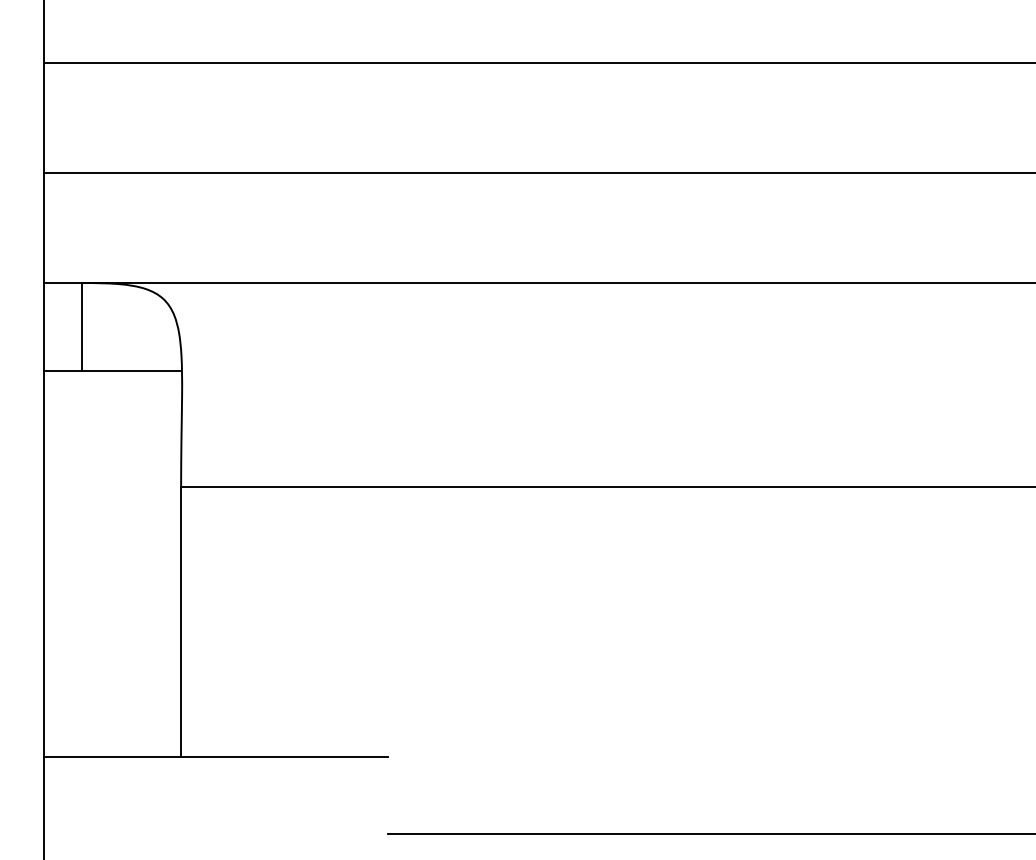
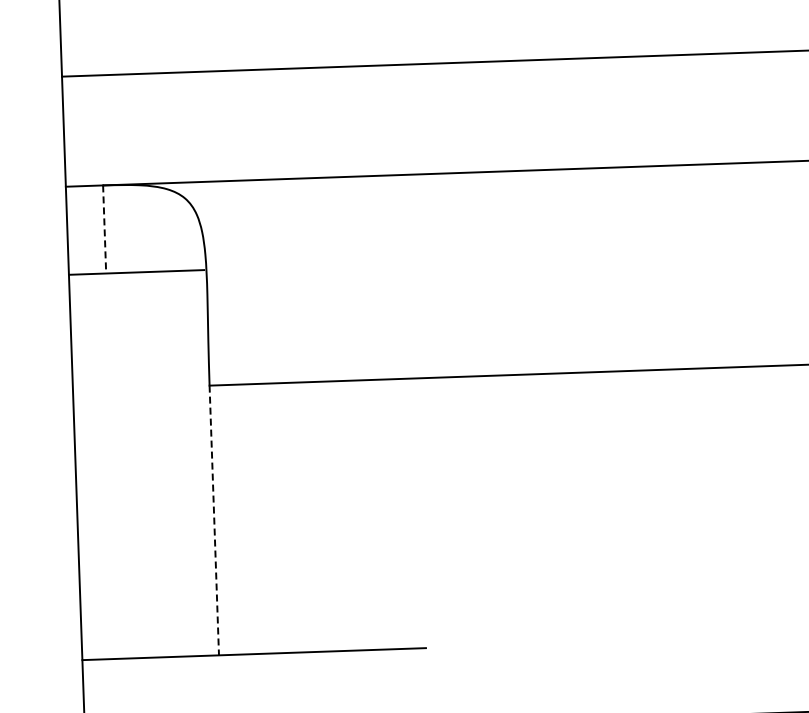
line: (81, 327) -> (104, 229), solid -> dashed
line: (181, 621) -> (214, 520), solid -> dashed

